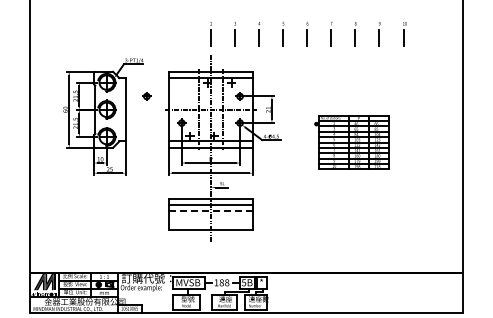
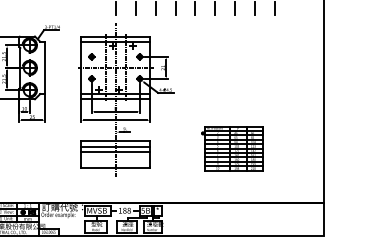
part: (146, 96) -> (91, 56), moved
part: (351, 142) -> (231, 148), moved
line: (210, 211) -> (115, 151), dashed -> solid

